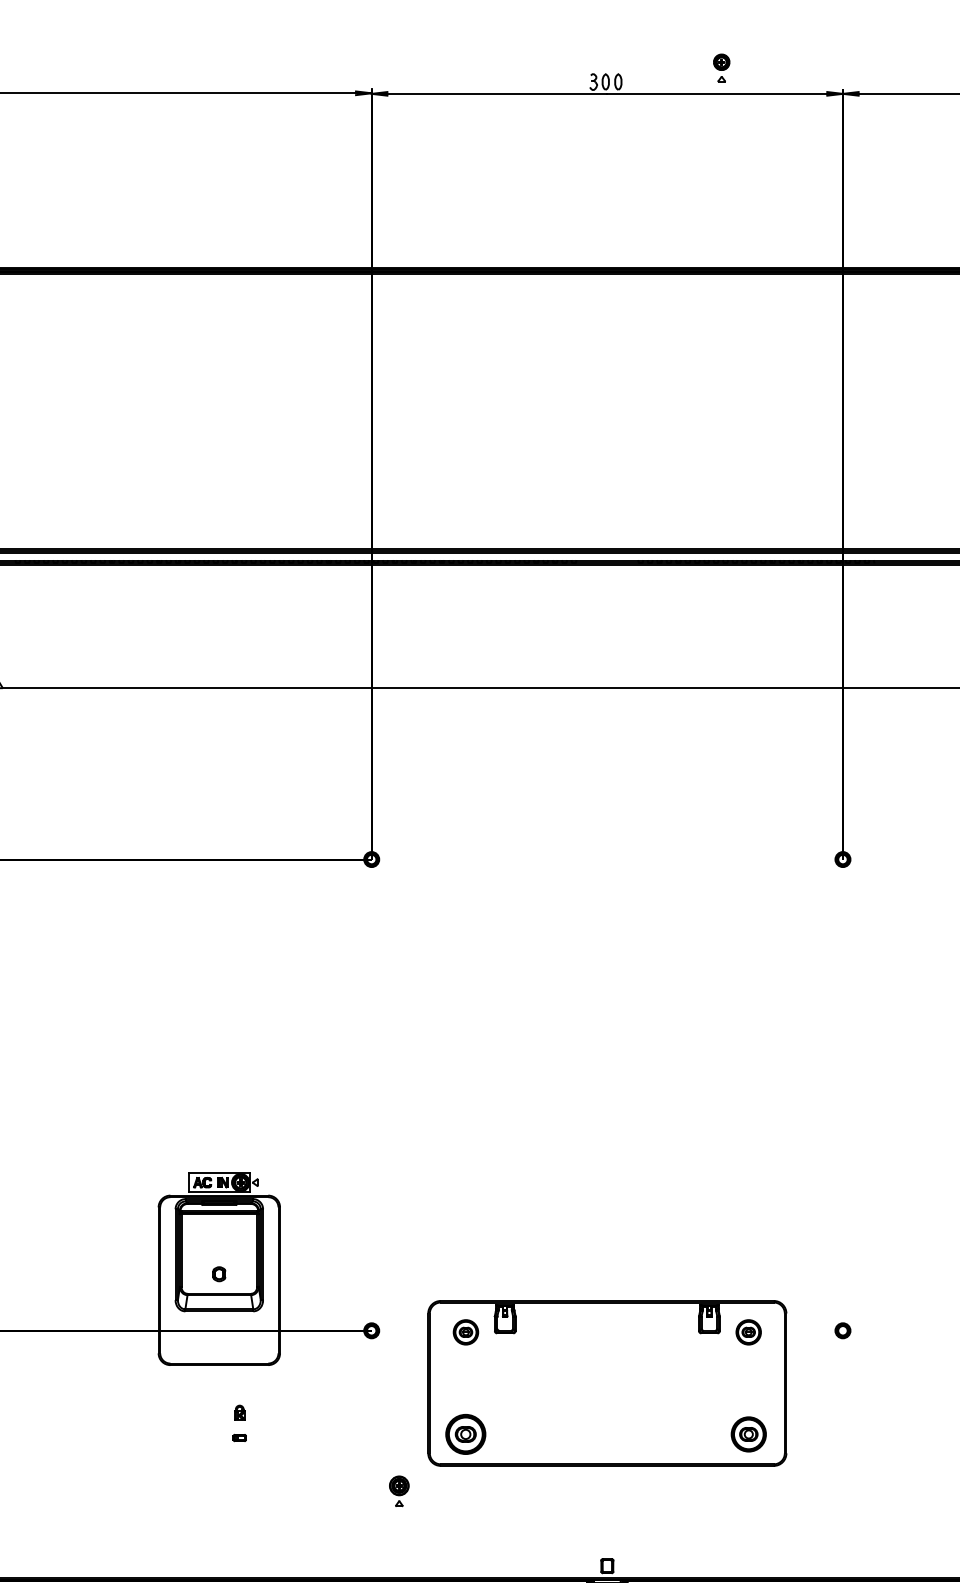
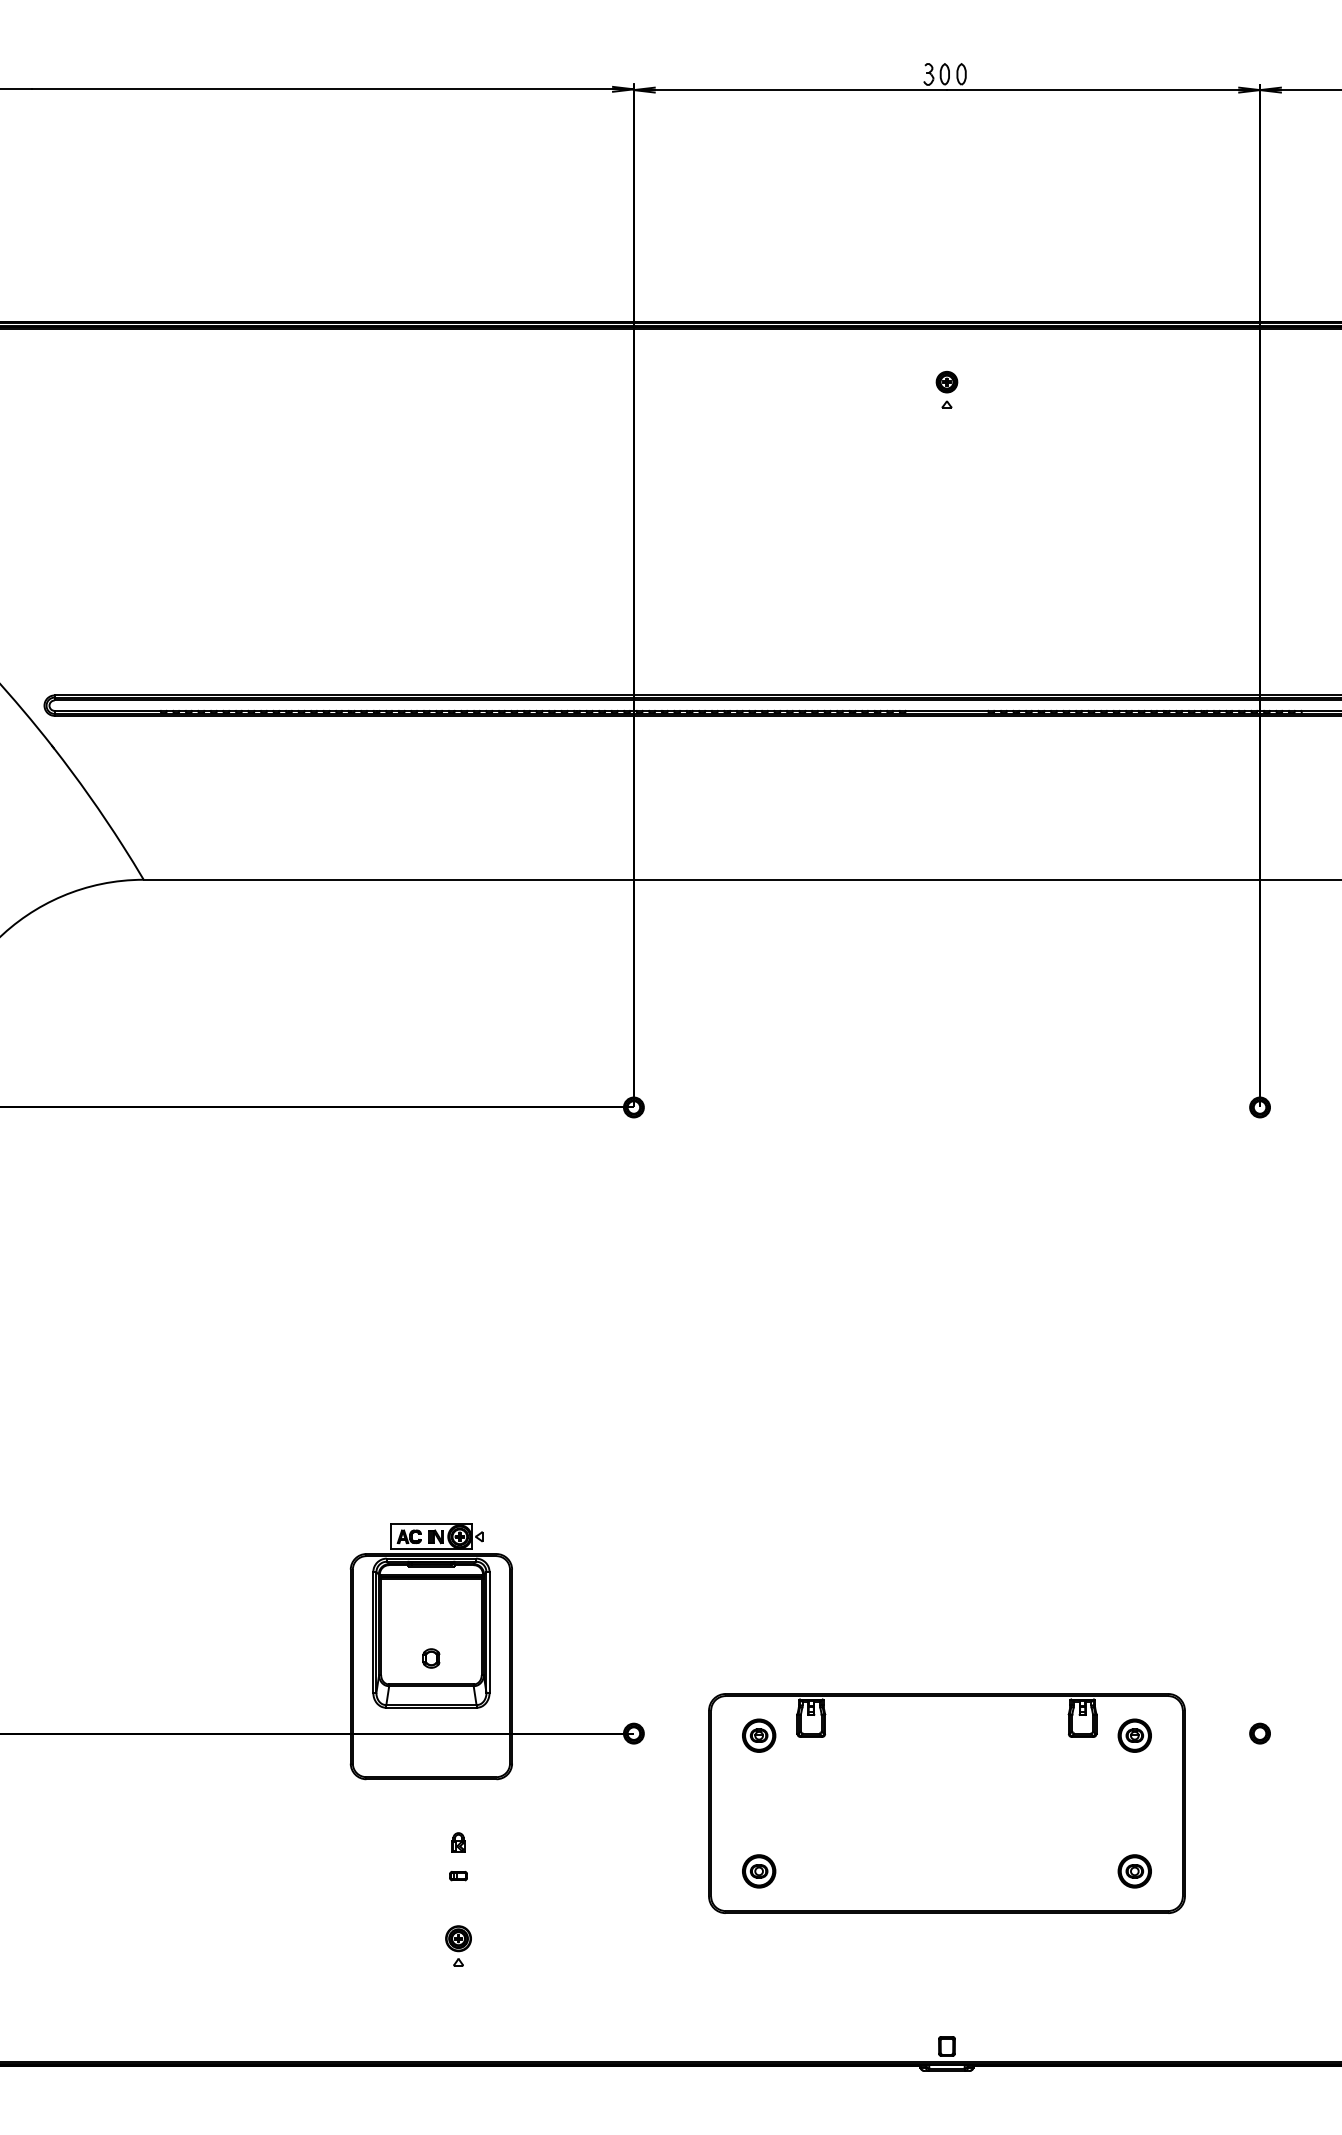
part: (721, 67) -> (946, 389), moved
part: (466, 1434) -> (759, 1871), size x0.62
part: (748, 1434) -> (1134, 1871), size x0.71
part: (399, 1490) -> (458, 1945), moved

